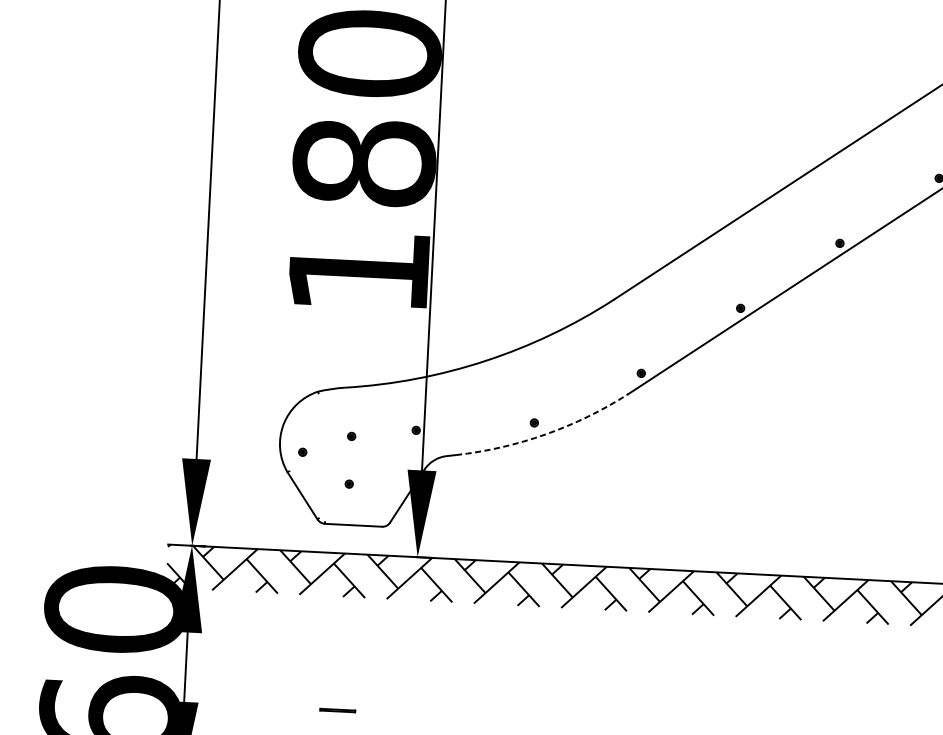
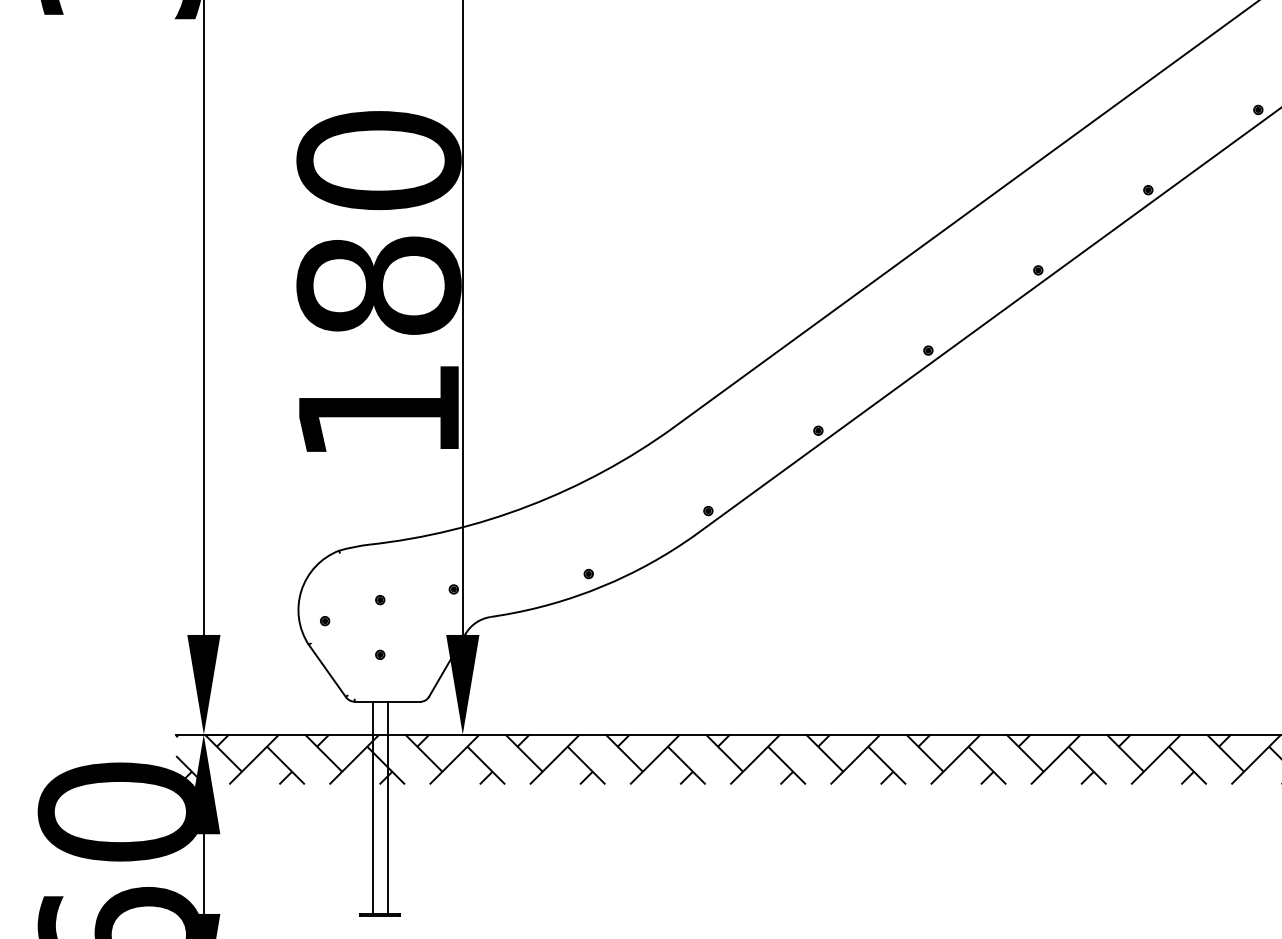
arc: (545, 434) -> (602, 586), dashed -> solid
line: (335, 616) -> (372, 807), added
line: (348, 617) -> (387, 807), added

